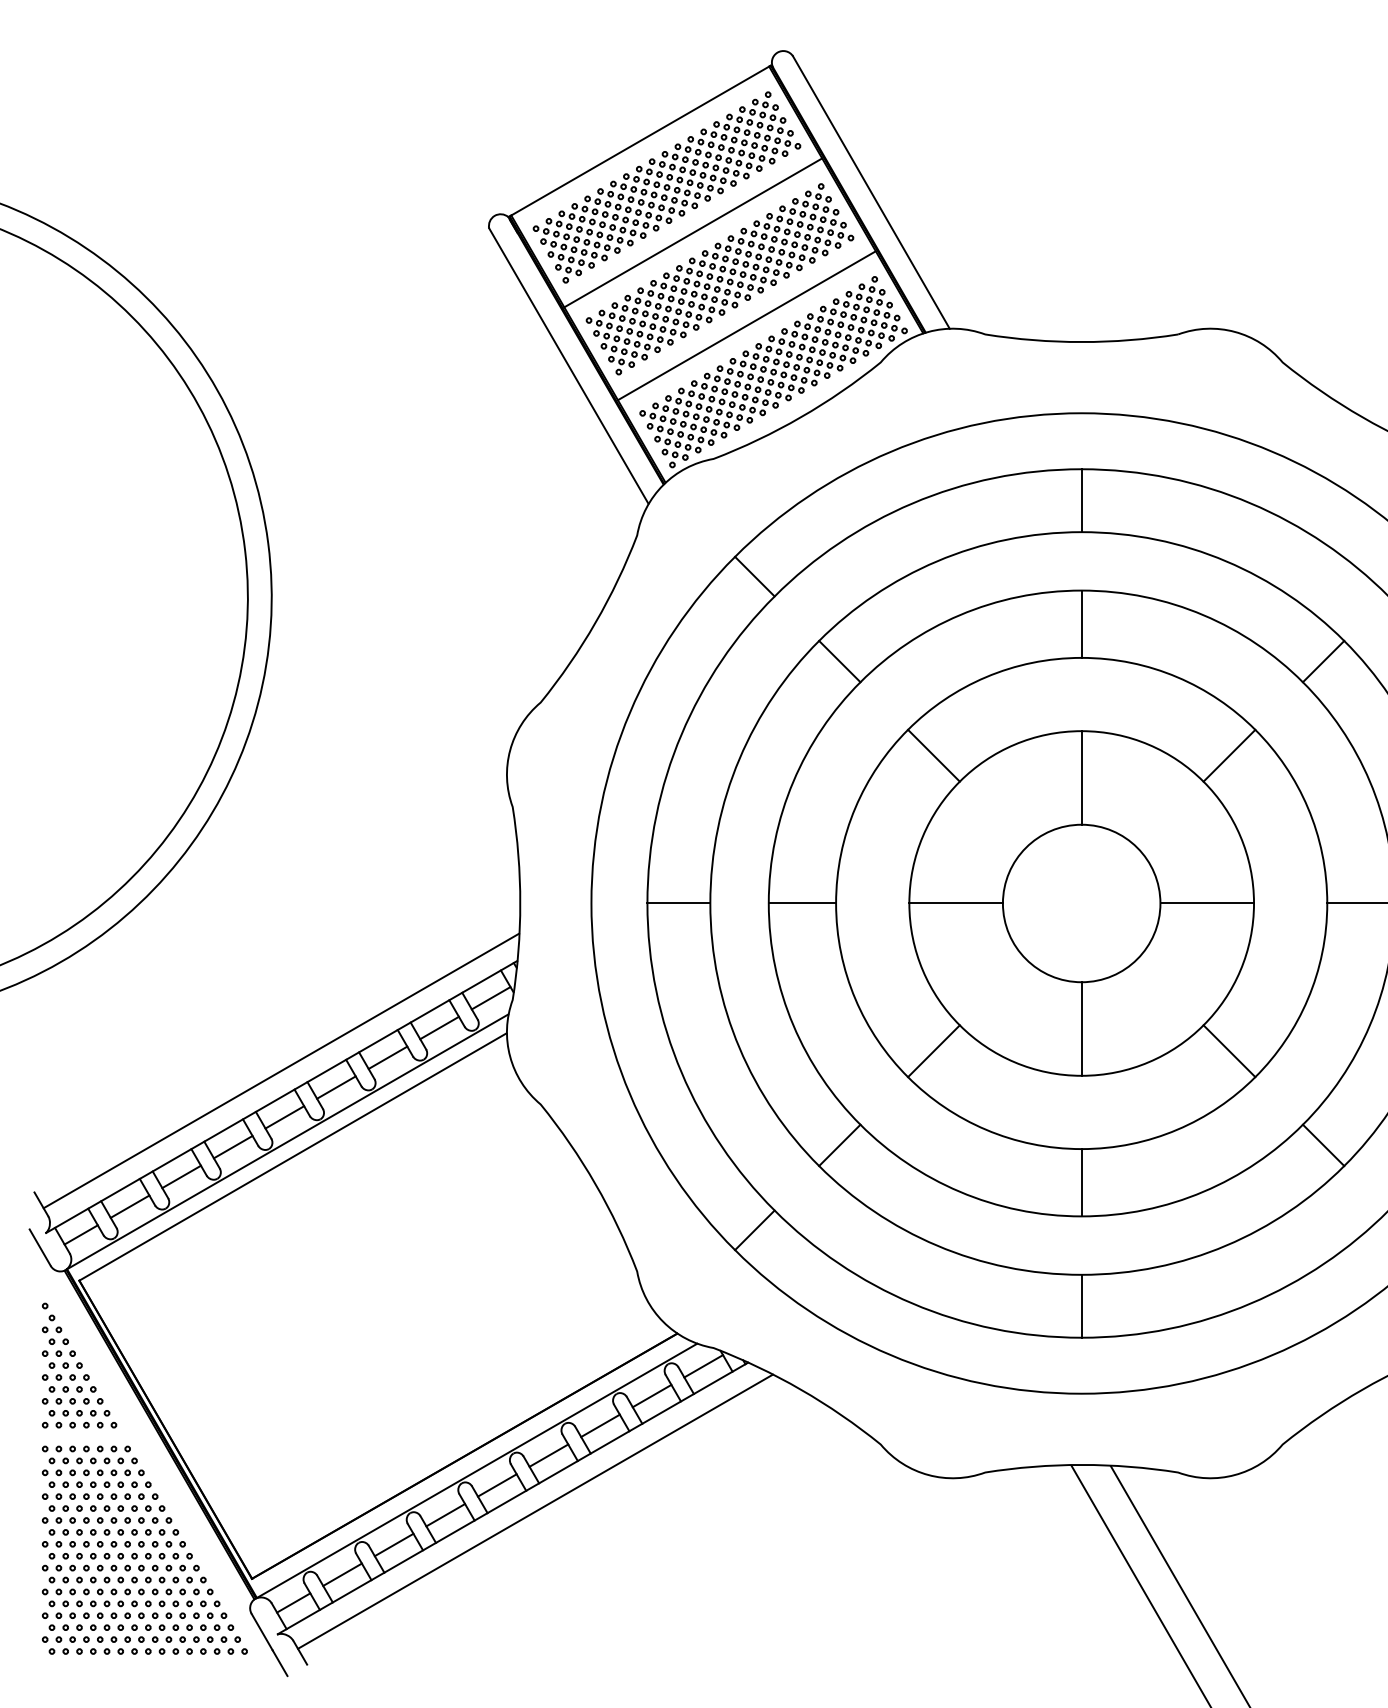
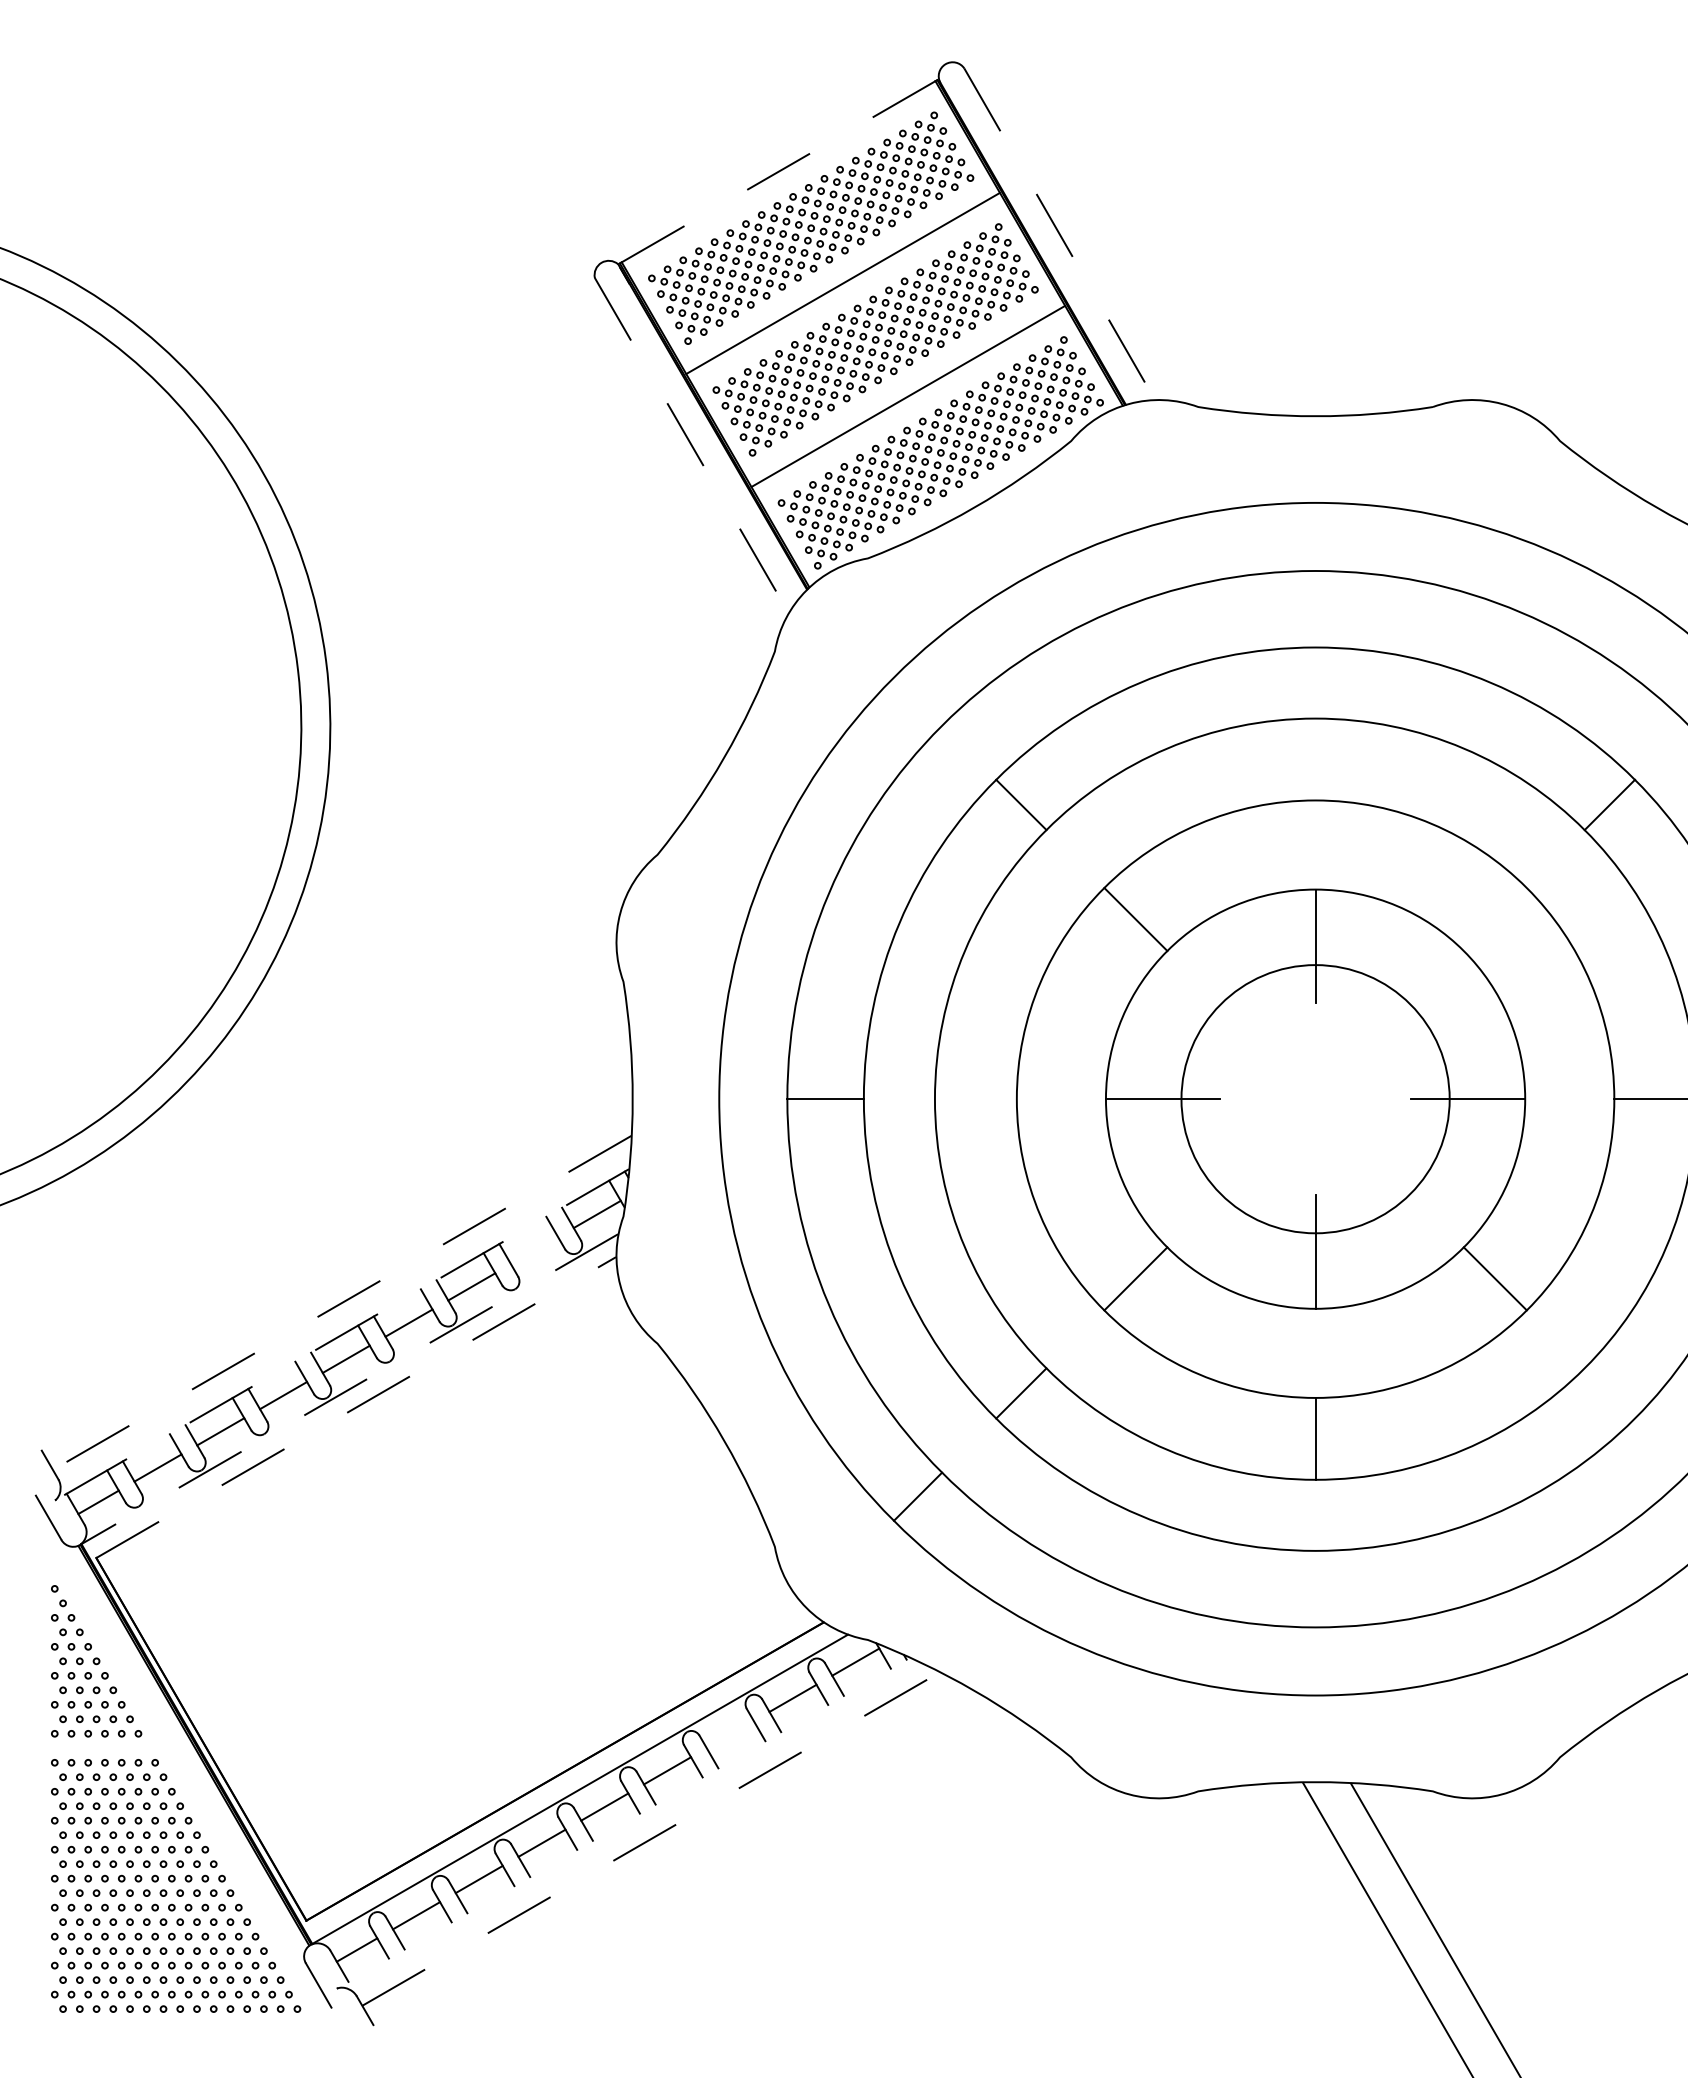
line: (640, 141) -> (778, 172), solid -> dashed
line: (871, 192) -> (1059, 234), solid -> dashed
line: (568, 366) -> (691, 445), solid -> dashed
line: (1081, 500) -> (1315, 609), removed
line: (754, 576) -> (917, 701), removed
line: (1081, 624) -> (1315, 759), removed
line: (1228, 755) -> (1494, 919), removed
circle: (1081, 902) -> (1315, 1098), size x1.4
line: (802, 903) -> (975, 1099), removed
line: (439, 1027) -> (534, 1250), removed
line: (281, 1070) -> (342, 1302), solid -> dashed
line: (281, 1096) -> (342, 1334), solid -> dashed
line: (287, 1142) -> (349, 1389), solid -> dashed
line: (1323, 1145) -> (1609, 1393), removed
line: (293, 1156) -> (356, 1407), solid -> dashed
line: (1081, 1305) -> (1315, 1588), removed
line: (599, 1425) -> (729, 1734), removed
line: (512, 1498) -> (623, 1822), removed
line: (535, 1511) -> (651, 1838), solid -> dashed
line: (280, 1662) -> (340, 2022), removed

